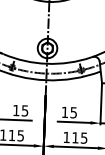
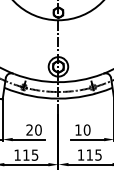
text: (20, 110) -> (33, 129), 15 -> 20
text: (73, 112) -> (86, 129), 15 -> 10

